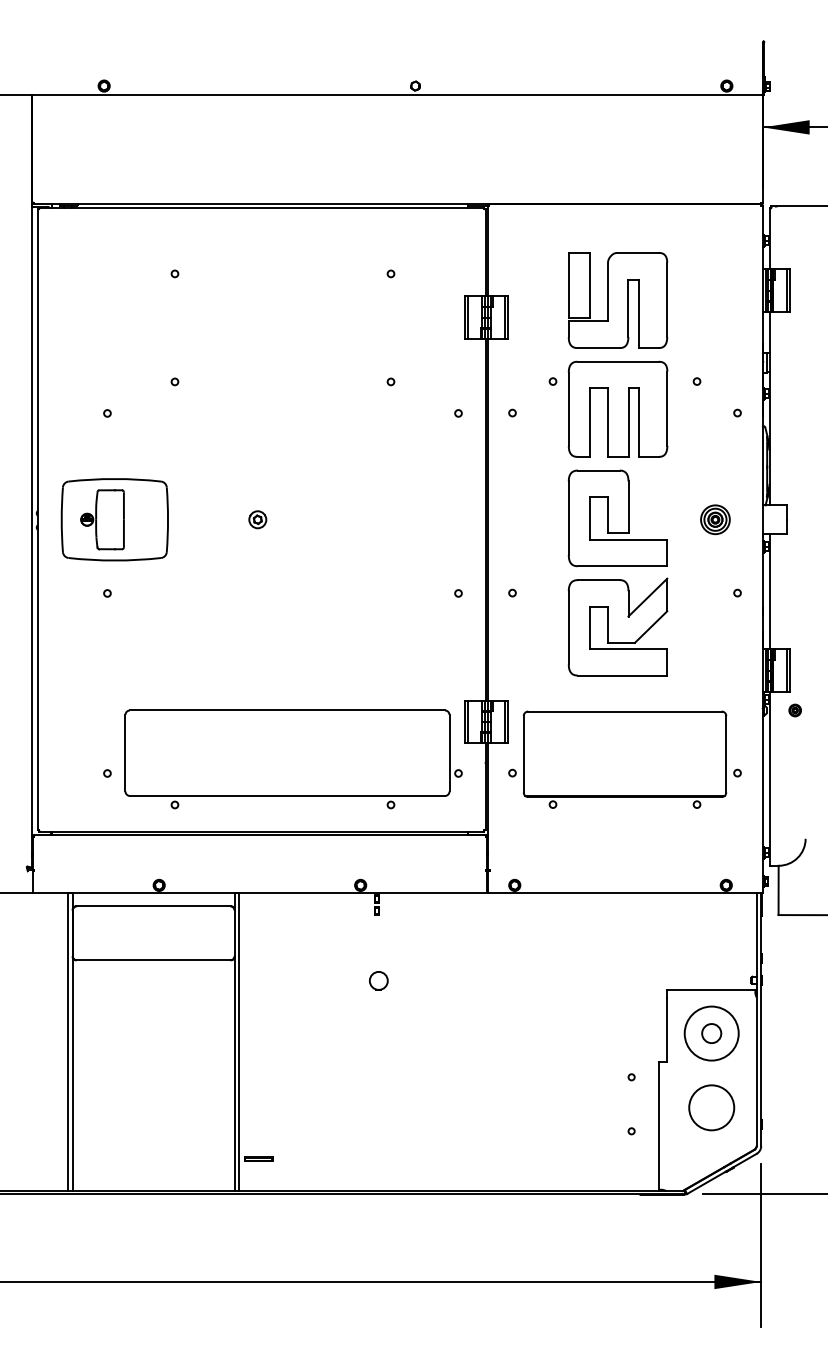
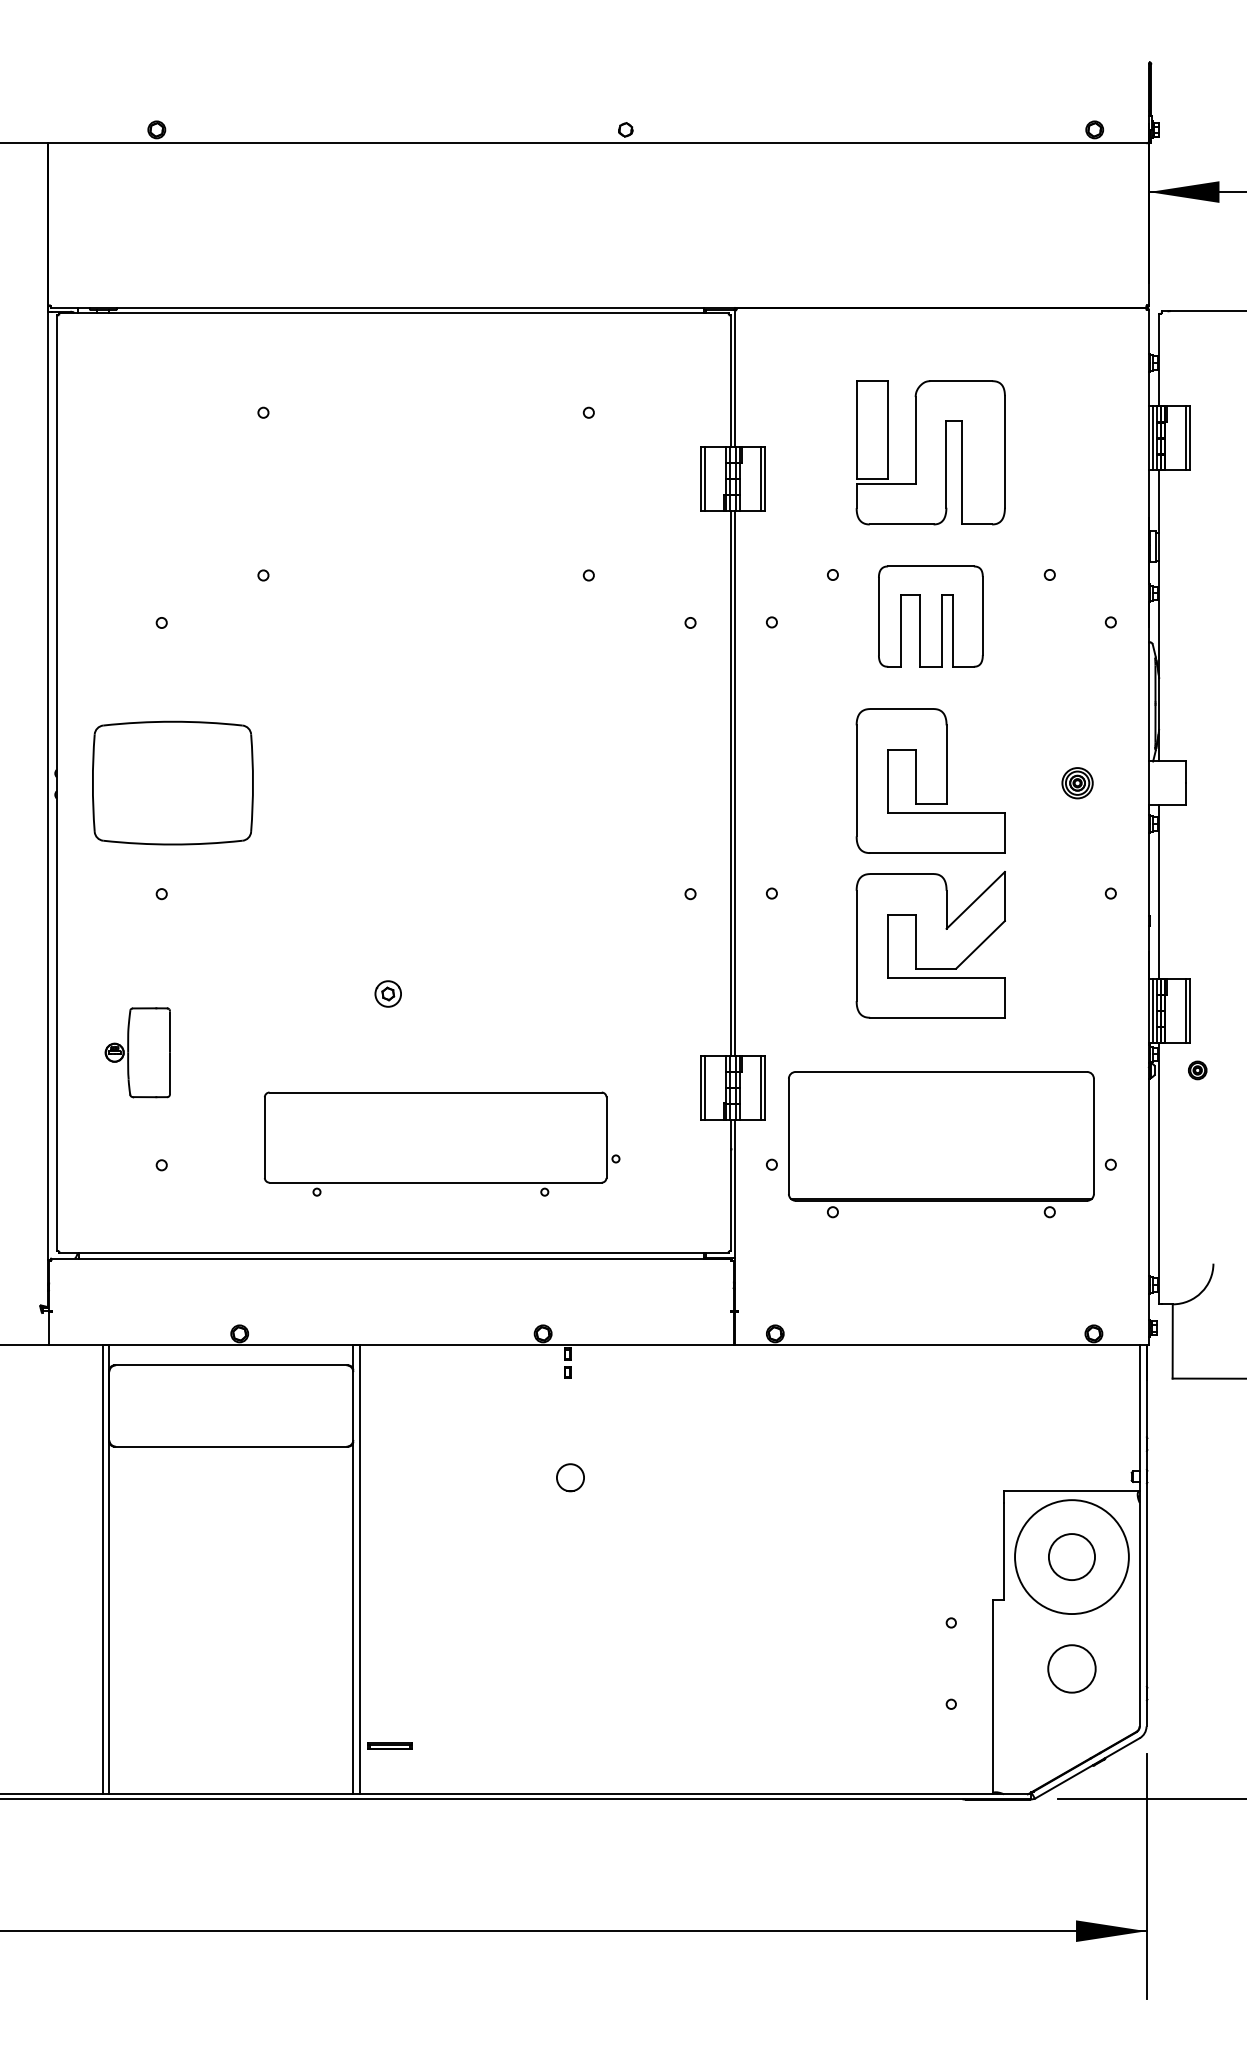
part: (617, 408) -> (930, 615), size x0.7
part: (102, 519) -> (137, 1052), moved
part: (257, 519) -> (387, 993), moved
part: (715, 519) -> (1077, 782), size x0.7
part: (293, 759) -> (441, 1144), size x0.7
circle: (711, 1033) -> (1071, 1556), size x1.4
circle: (711, 1033) -> (1071, 1556), size x1.6
circle: (711, 1107) -> (1071, 1668), size x0.7

